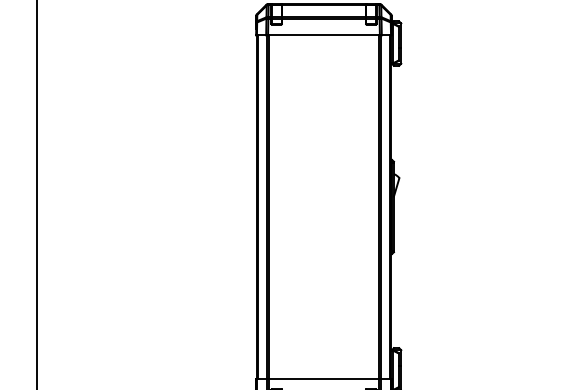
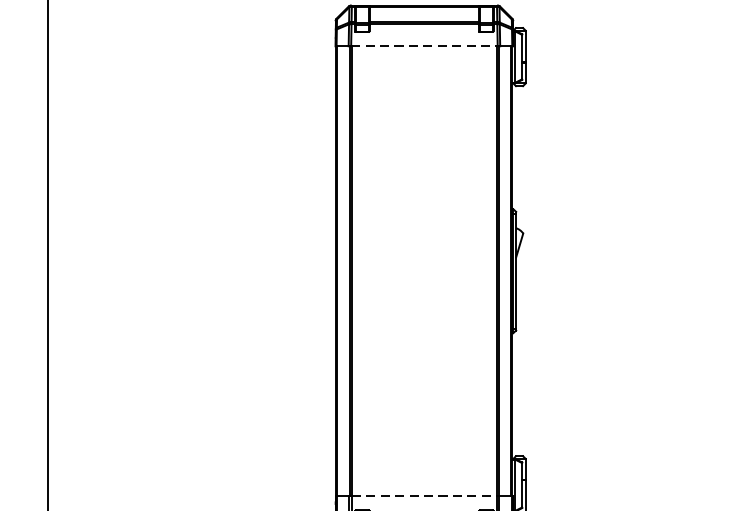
line: (323, 35) -> (423, 46), solid -> dashed
line: (324, 378) -> (425, 495), solid -> dashed

